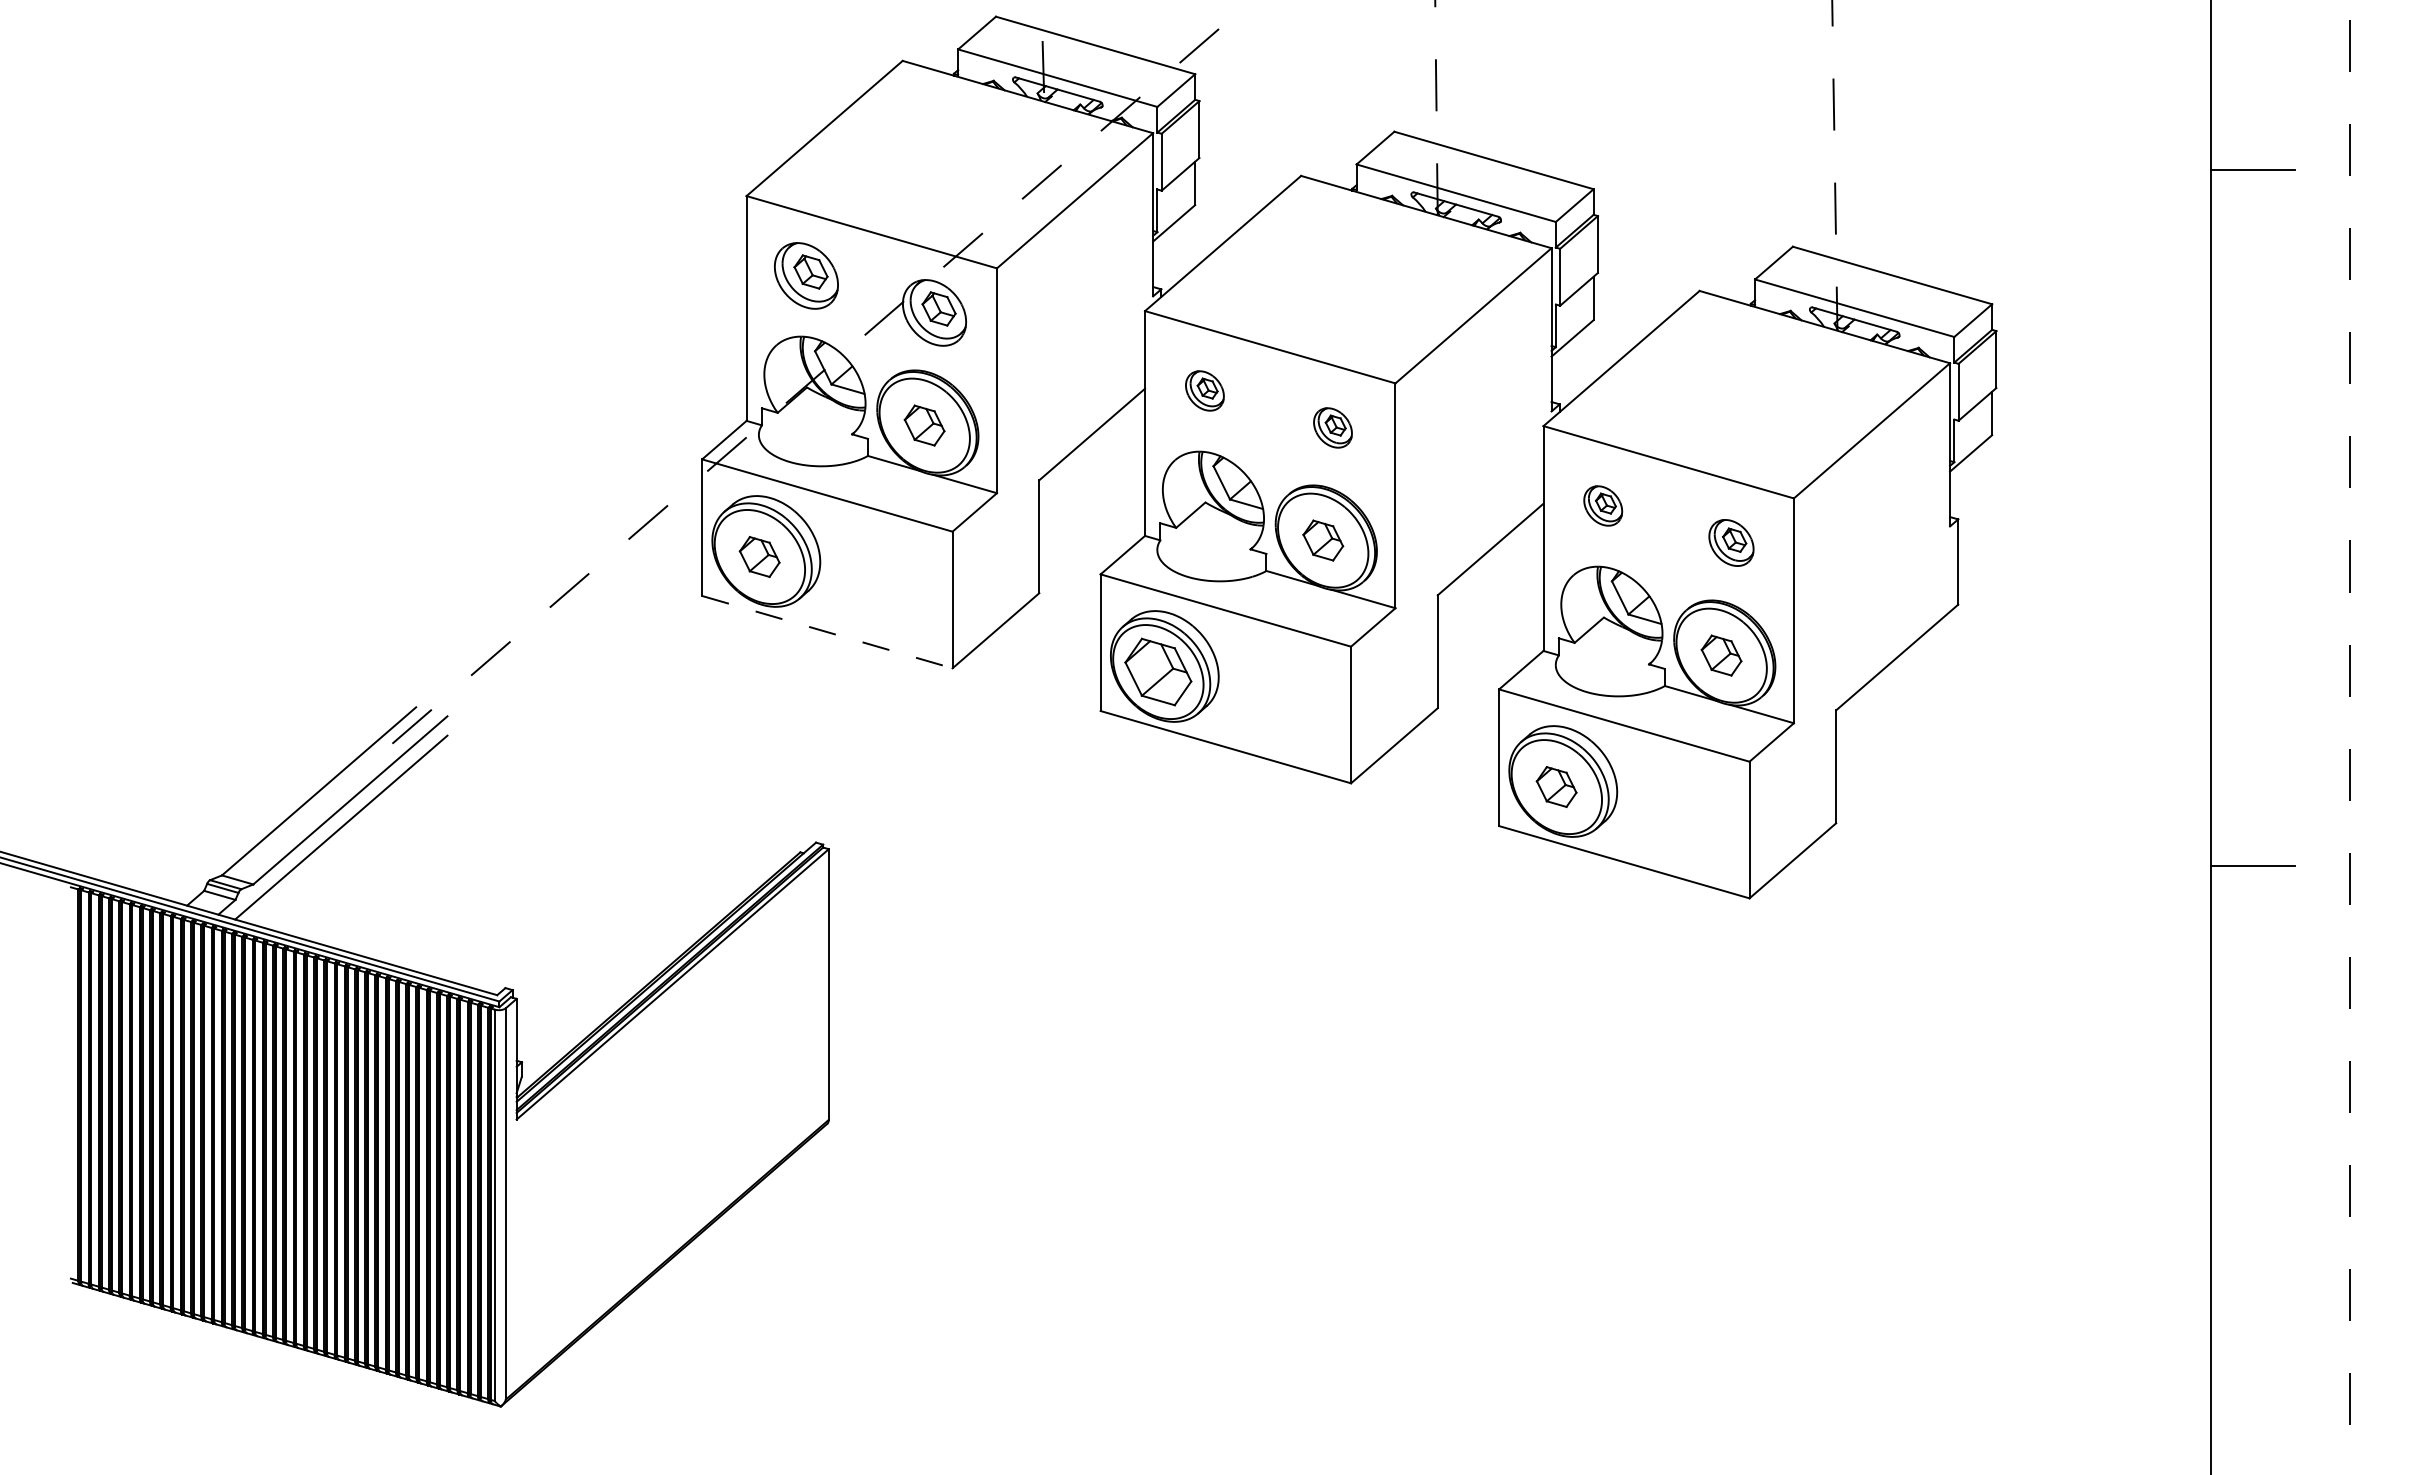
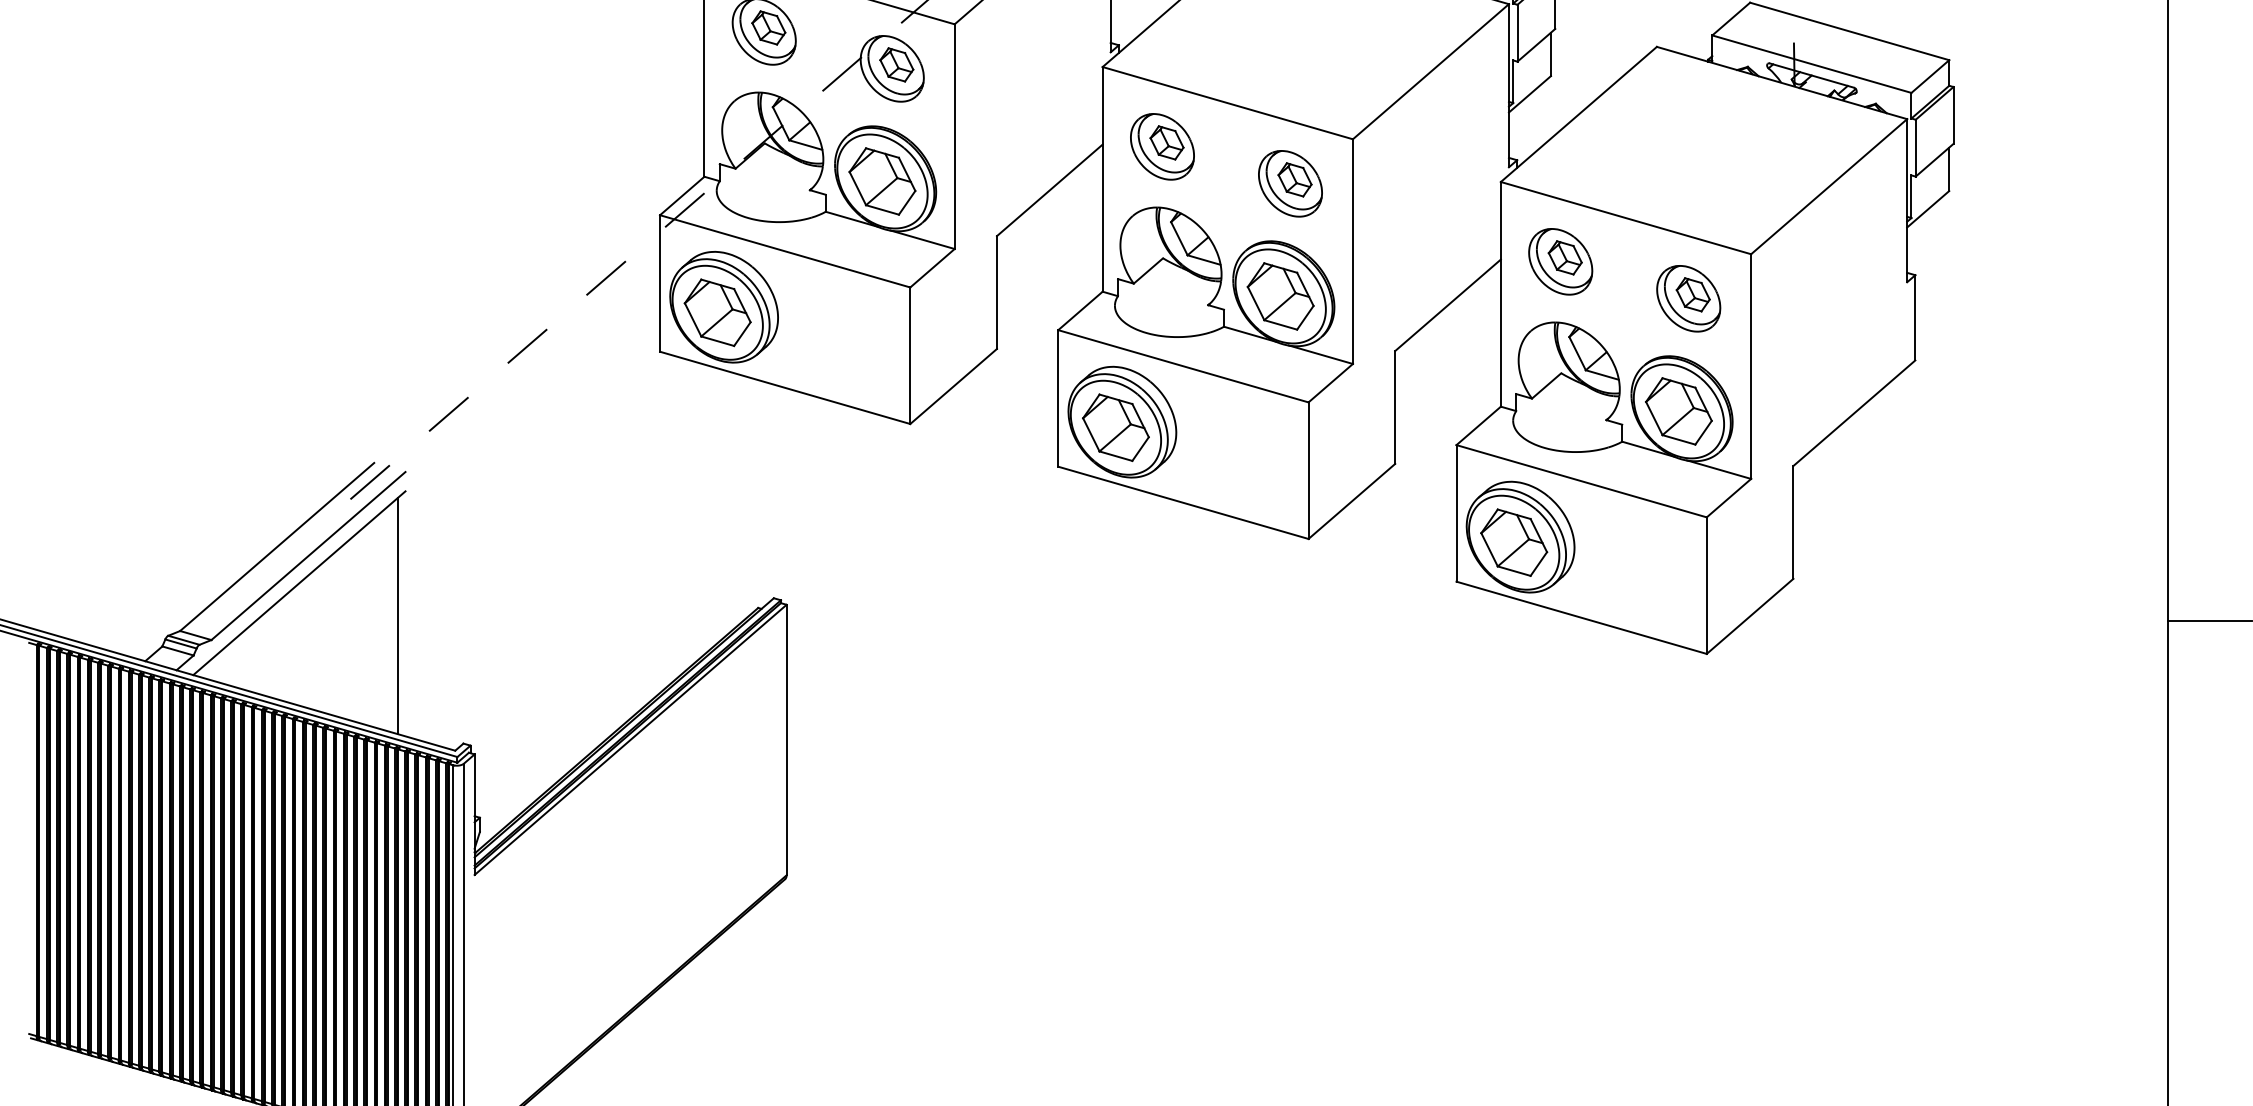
part: (1204, 390) -> (1162, 146), size x1.67
part: (924, 425) -> (882, 181), size x1.67
part: (1332, 427) -> (1290, 183), size x1.67
part: (1602, 505) -> (1559, 261), size x1.67
part: (1323, 540) -> (1281, 296), size x1.67
part: (1731, 542) -> (1688, 298), size x1.43
part: (759, 556) -> (717, 312), size x1.67
line: (827, 632) -> (785, 388), dashed -> solid
part: (1721, 655) -> (1678, 411), size x1.67
part: (1556, 786) -> (1513, 542), size x1.67
line: (440, 859) -> (398, 615), added

